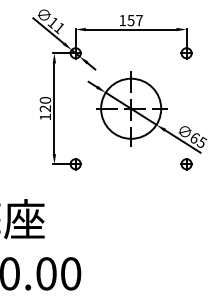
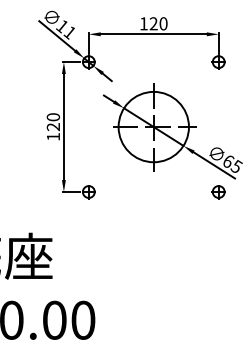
text: (135, 20) -> (158, 23), 157 -> 120

